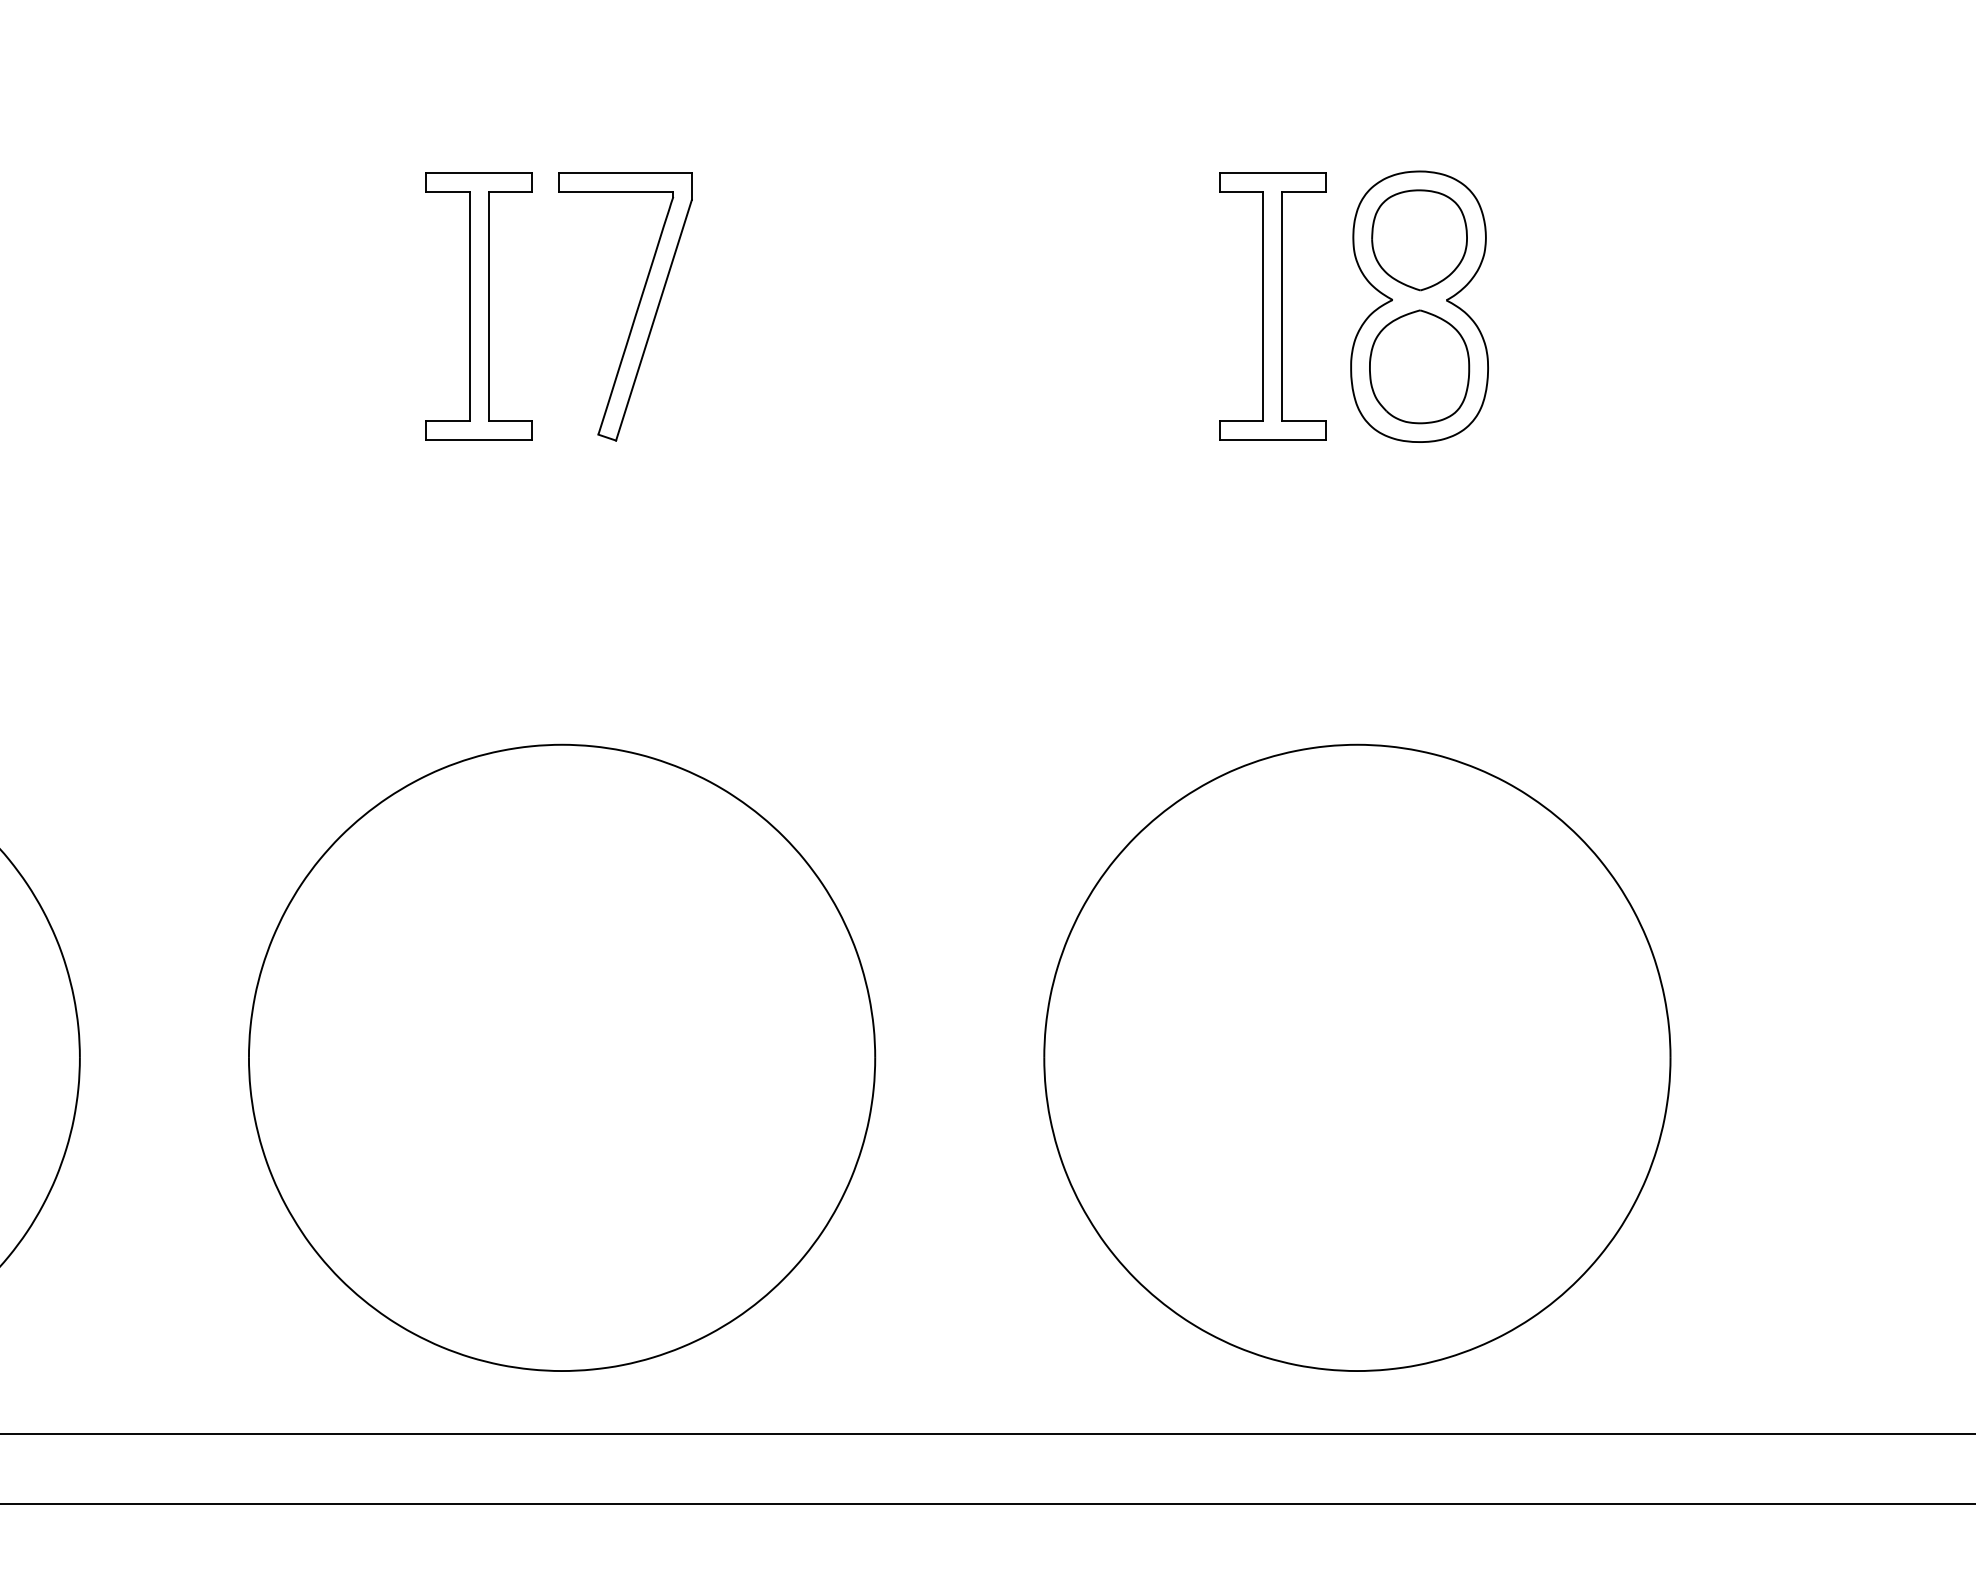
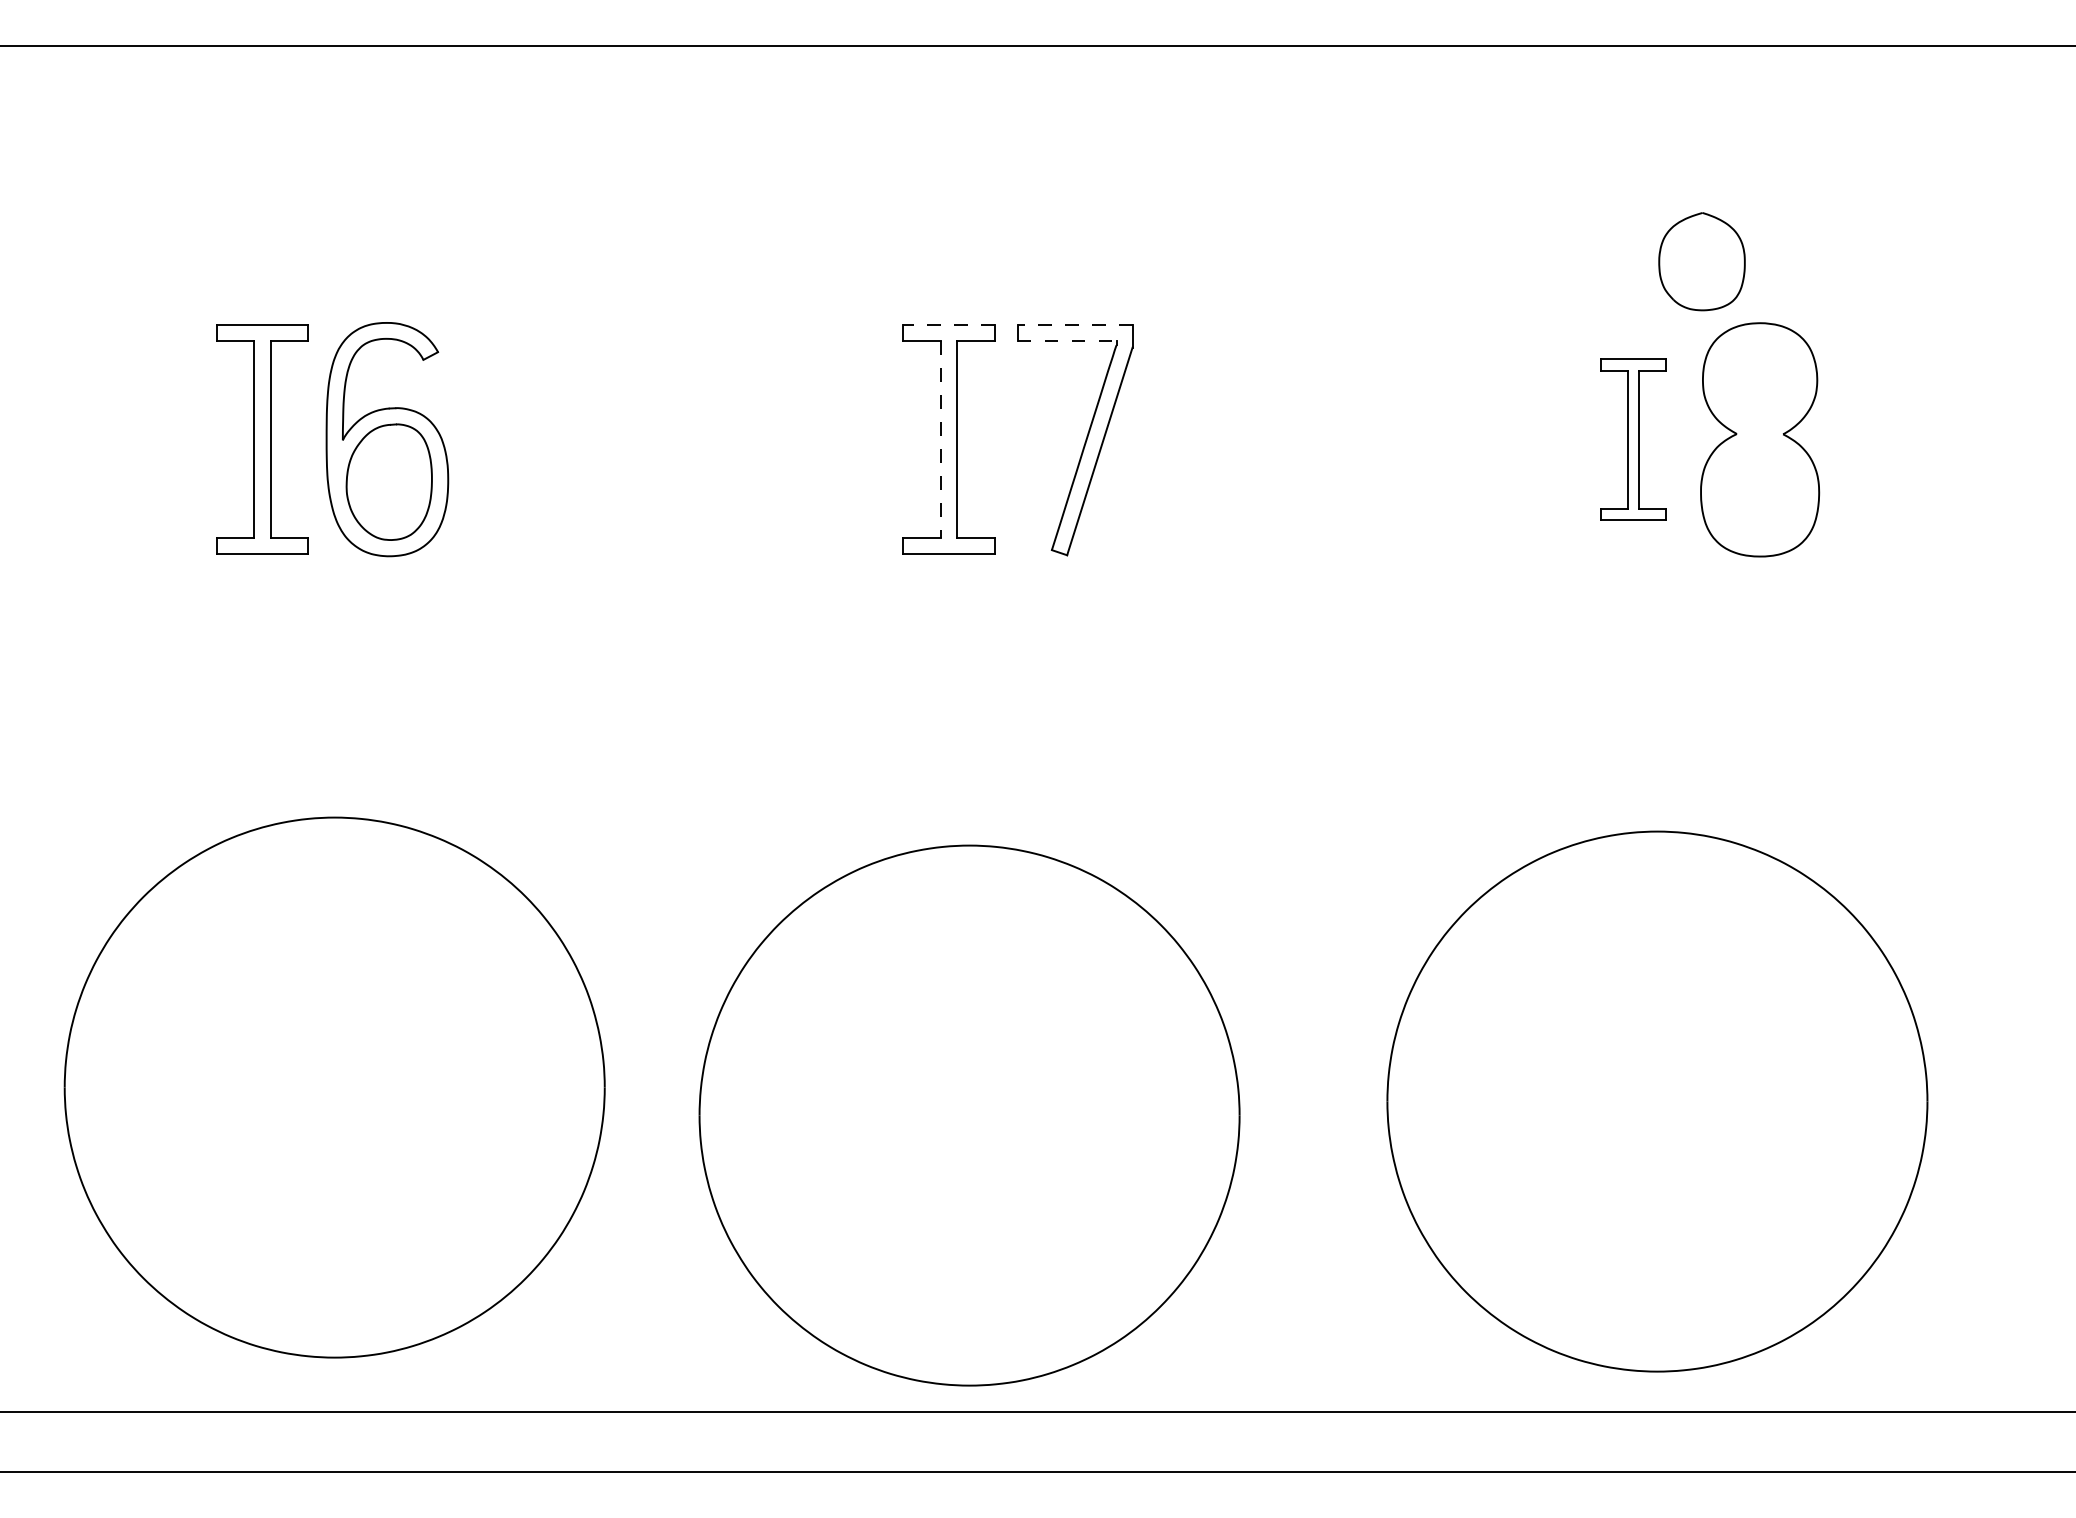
line: (479, 173) -> (949, 324), solid -> dashed
line: (624, 173) -> (1074, 324), solid -> dashed
line: (616, 191) -> (1067, 340), solid -> dashed
part: (1418, 240) -> (1759, 382), removed
line: (469, 306) -> (940, 439), solid -> dashed
part: (1272, 306) -> (1633, 439), size x0.7
part: (1418, 366) -> (1701, 261), moved
part: (561, 1057) -> (969, 1115), moved
part: (1357, 1057) -> (1657, 1101), moved

